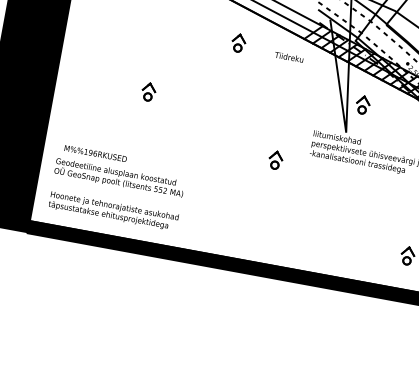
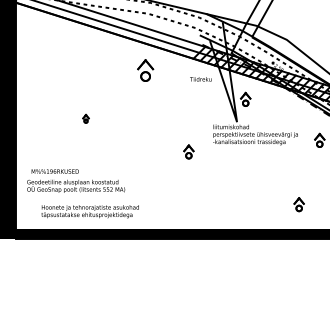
part: (238, 42) -> (145, 70), size x1.6
text: (288, 57) -> (200, 79), moved
part: (148, 91) -> (85, 118), size x0.6
text: (112, 211) -> (89, 211), moved

